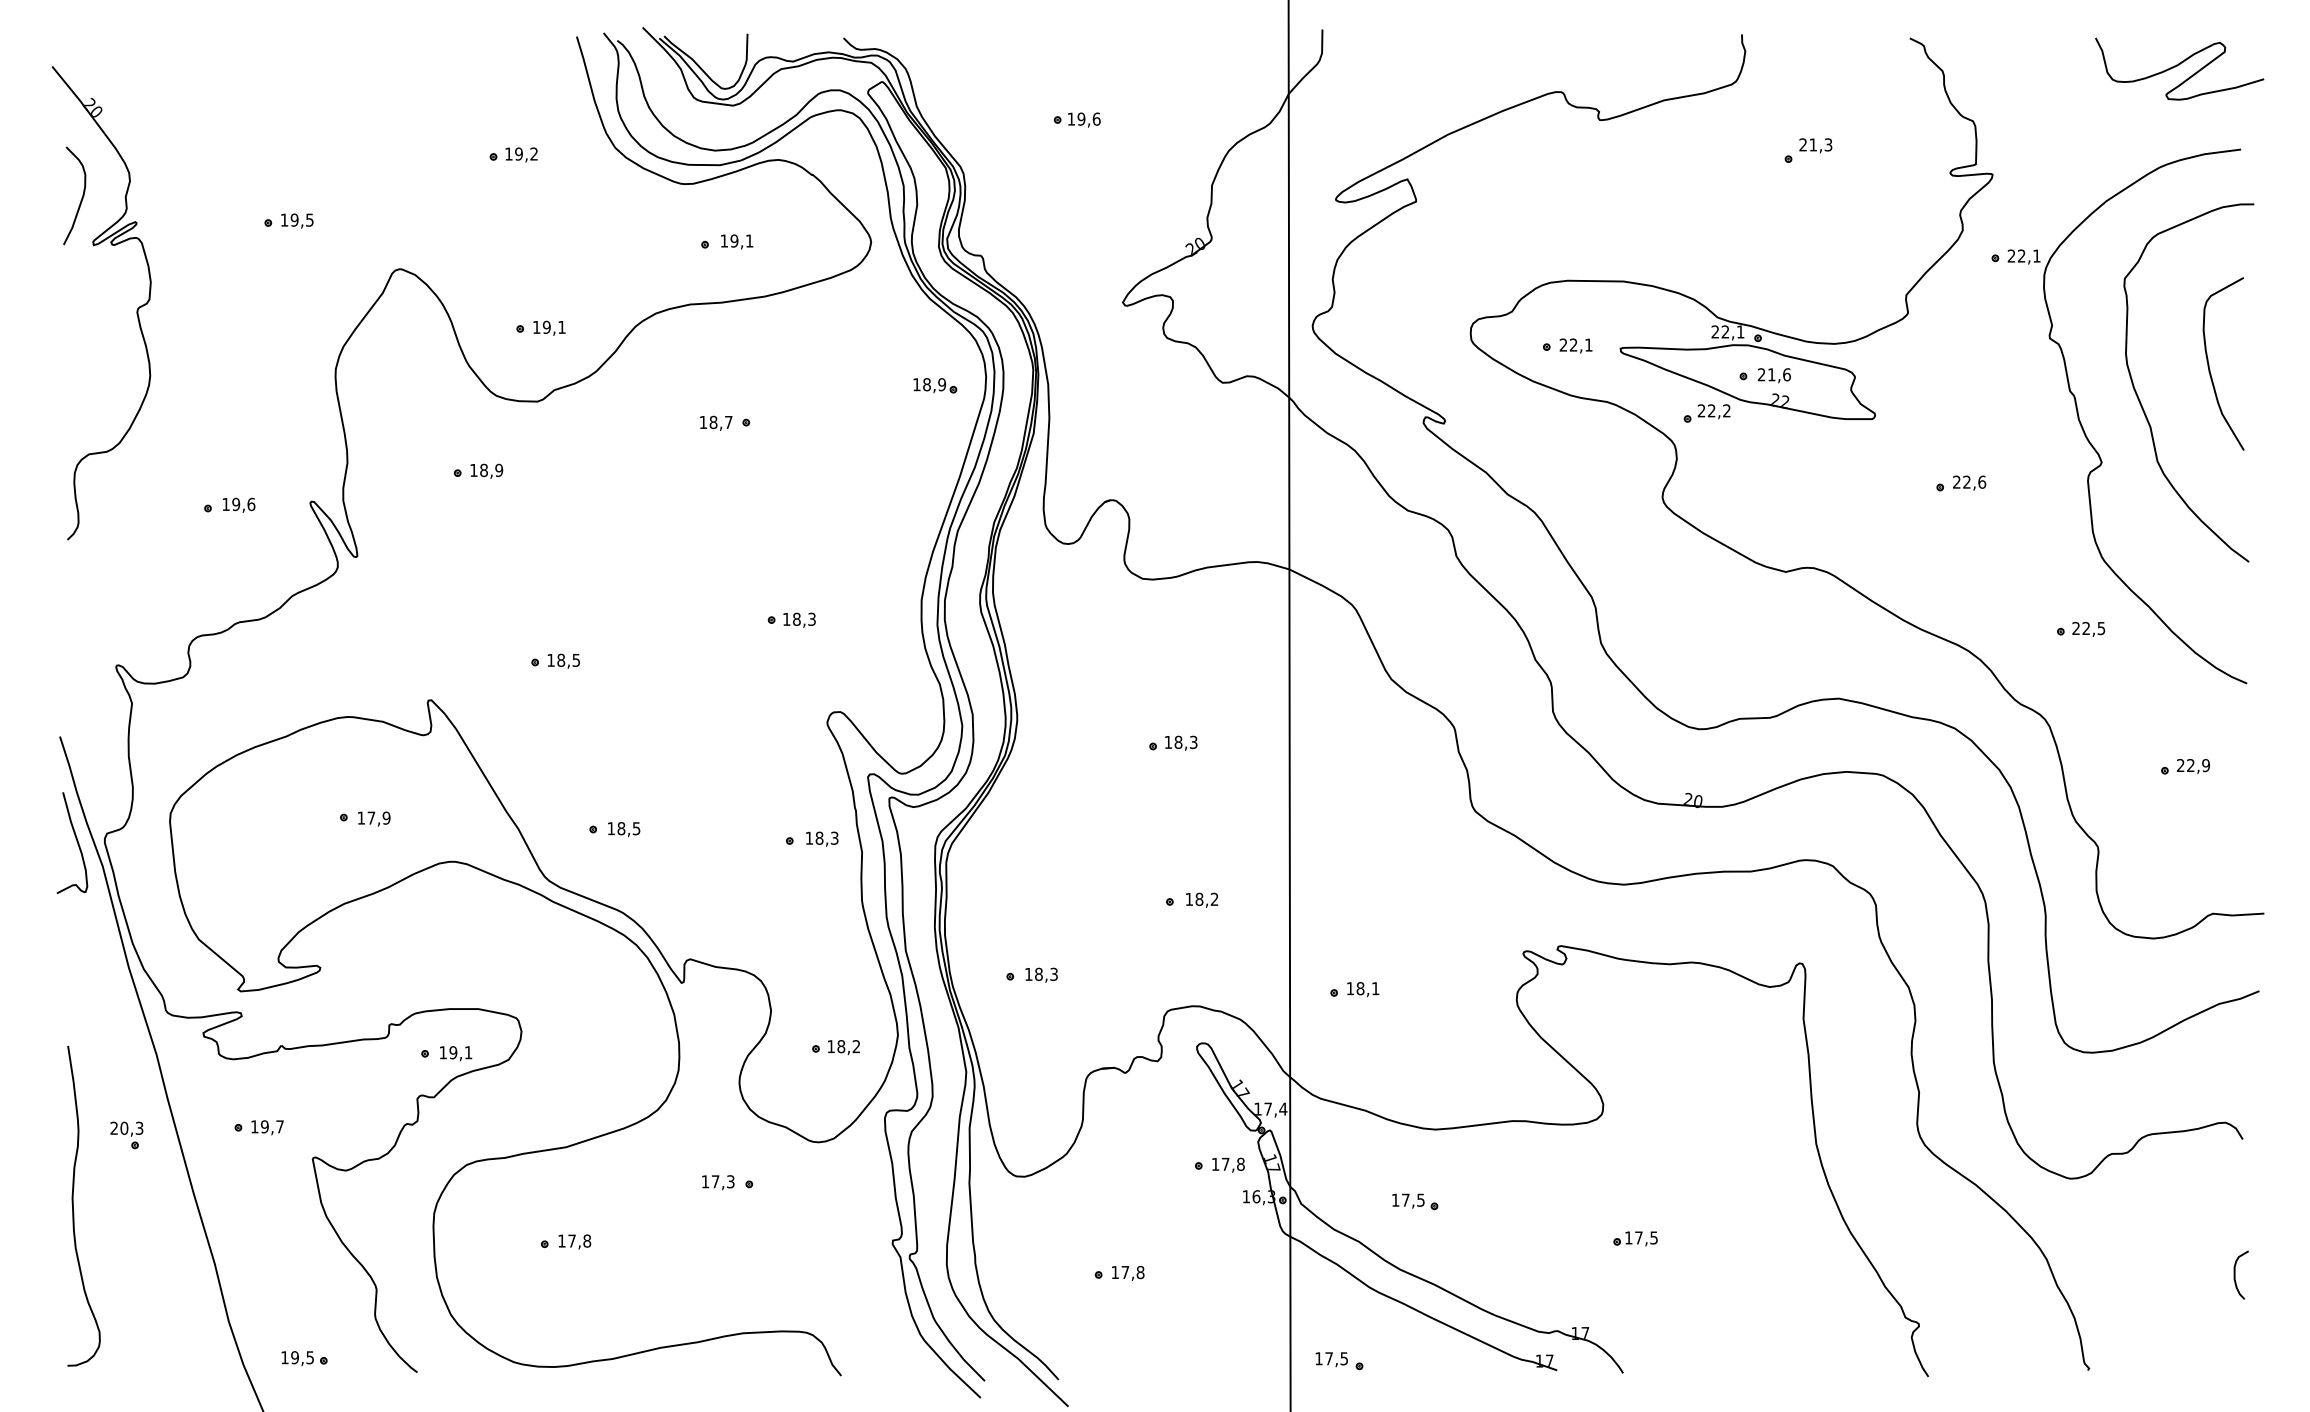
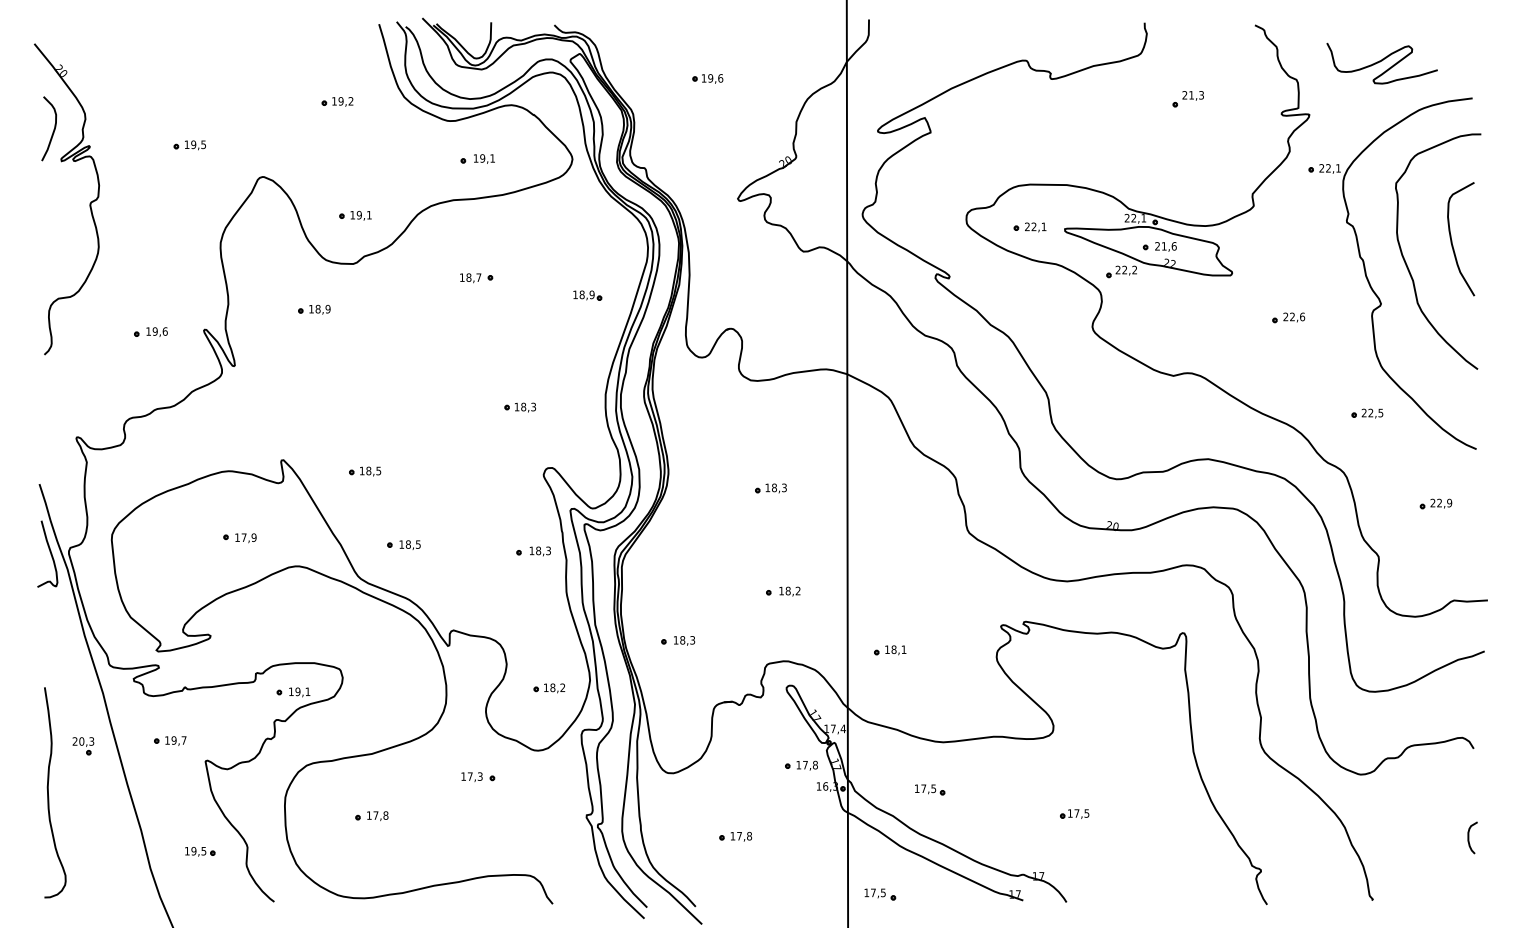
curve: (2176, 67) -> (1380, 62), moved
part: (935, 385) -> (587, 295), moved
part: (556, 661) -> (365, 471), moved
part: (305, 1358) -> (200, 851), moved

